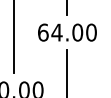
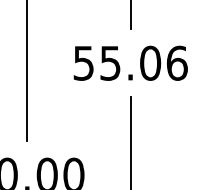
text: (67, 32) -> (130, 63), 64.00 -> 55.06

